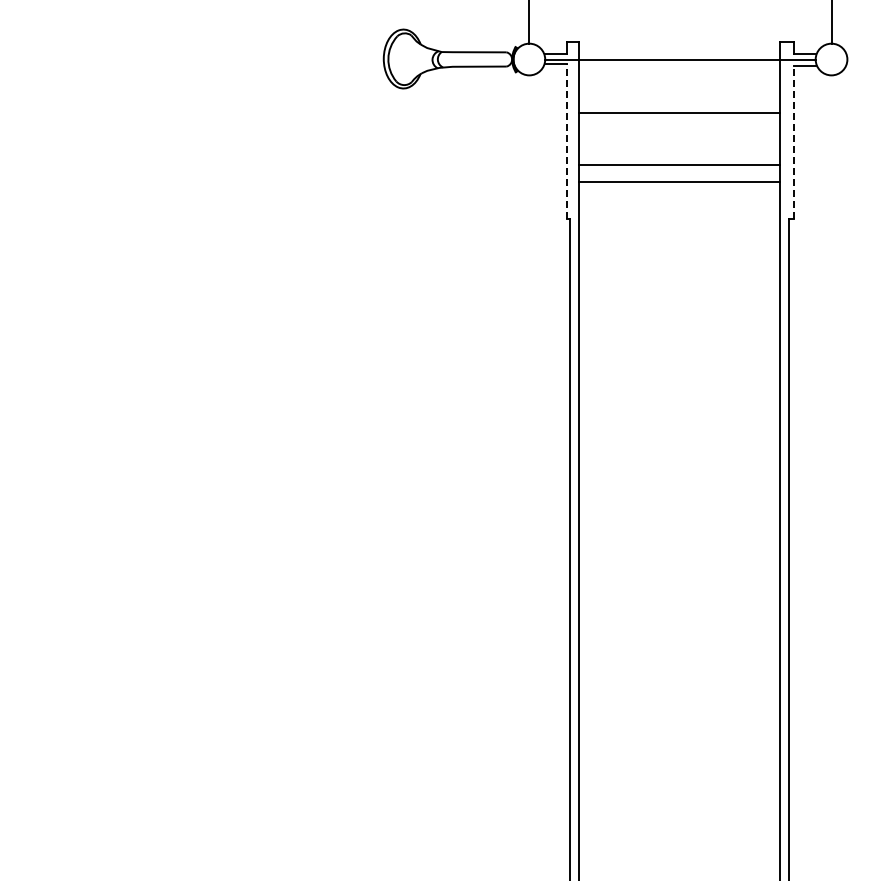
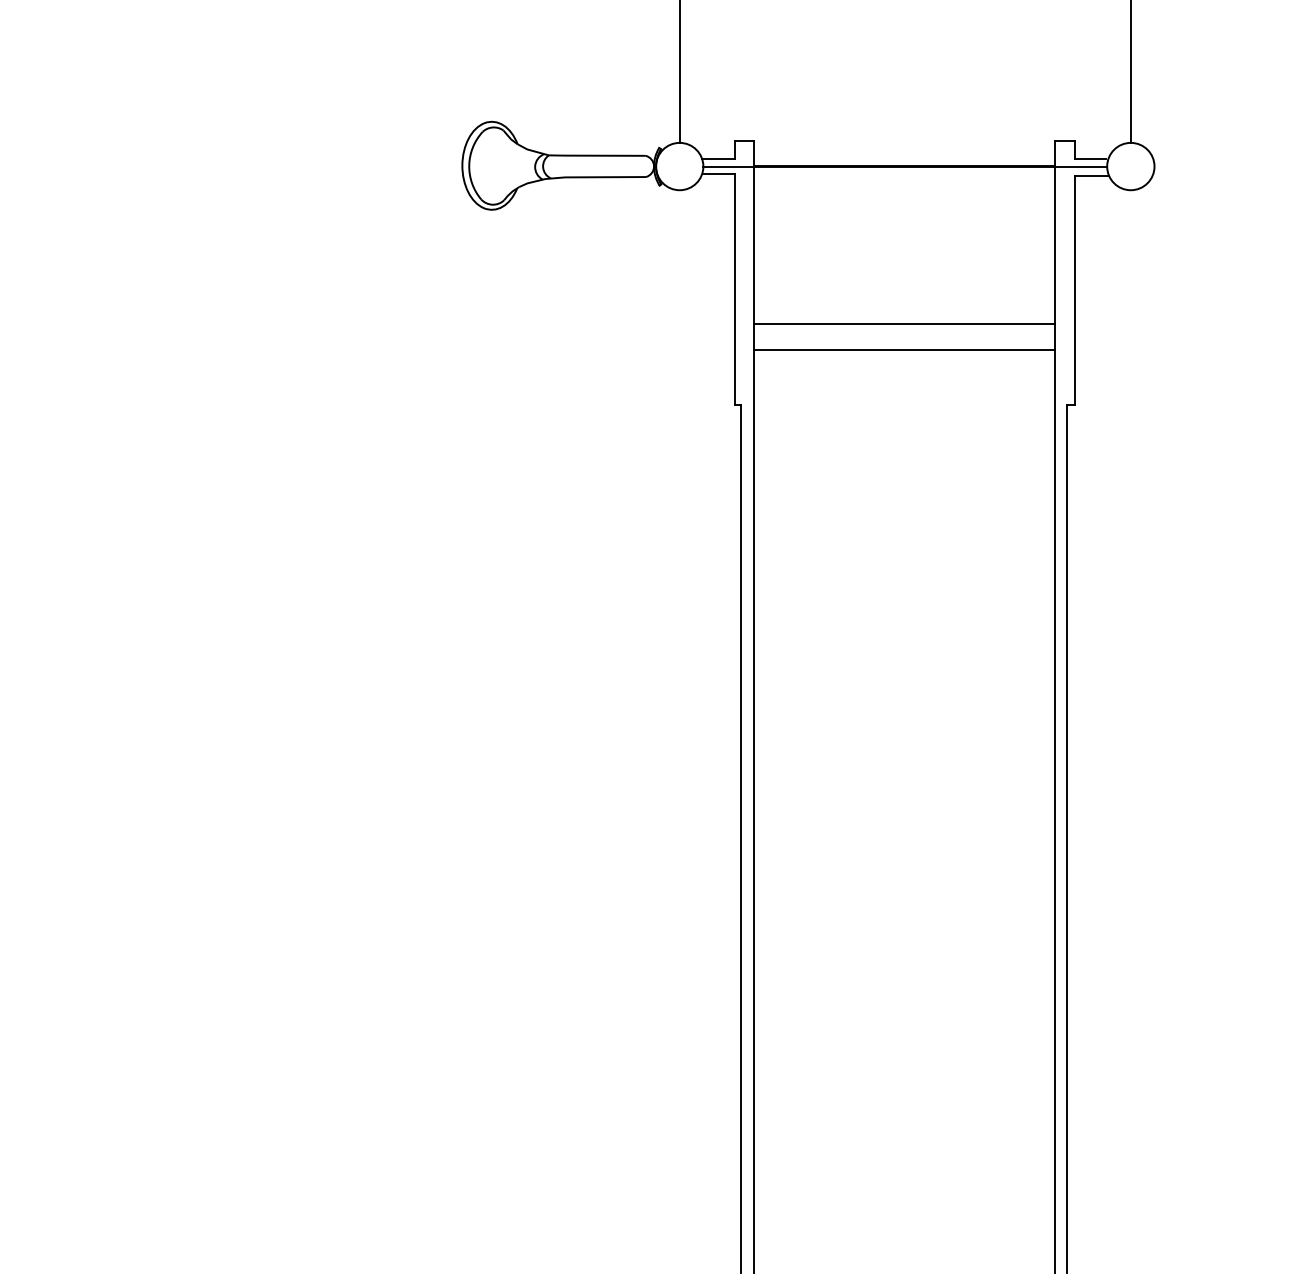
line: (679, 113) -> (903, 166), moved
line: (566, 141) -> (735, 288), dashed -> solid
line: (793, 142) -> (1074, 290), dashed -> solid

